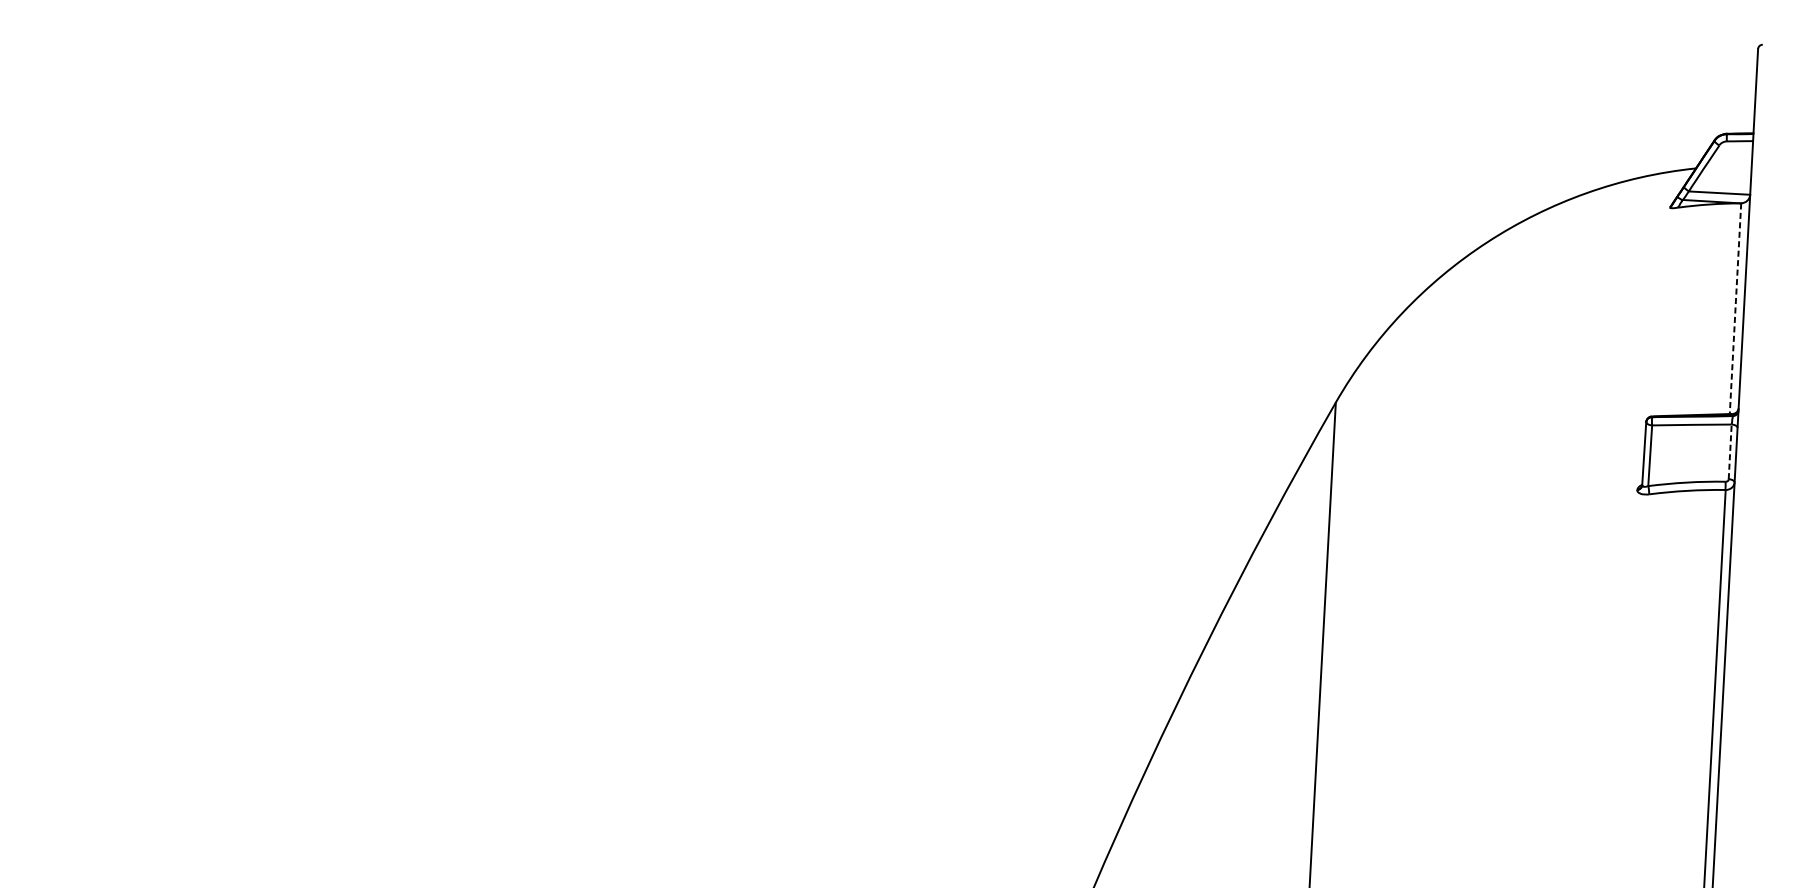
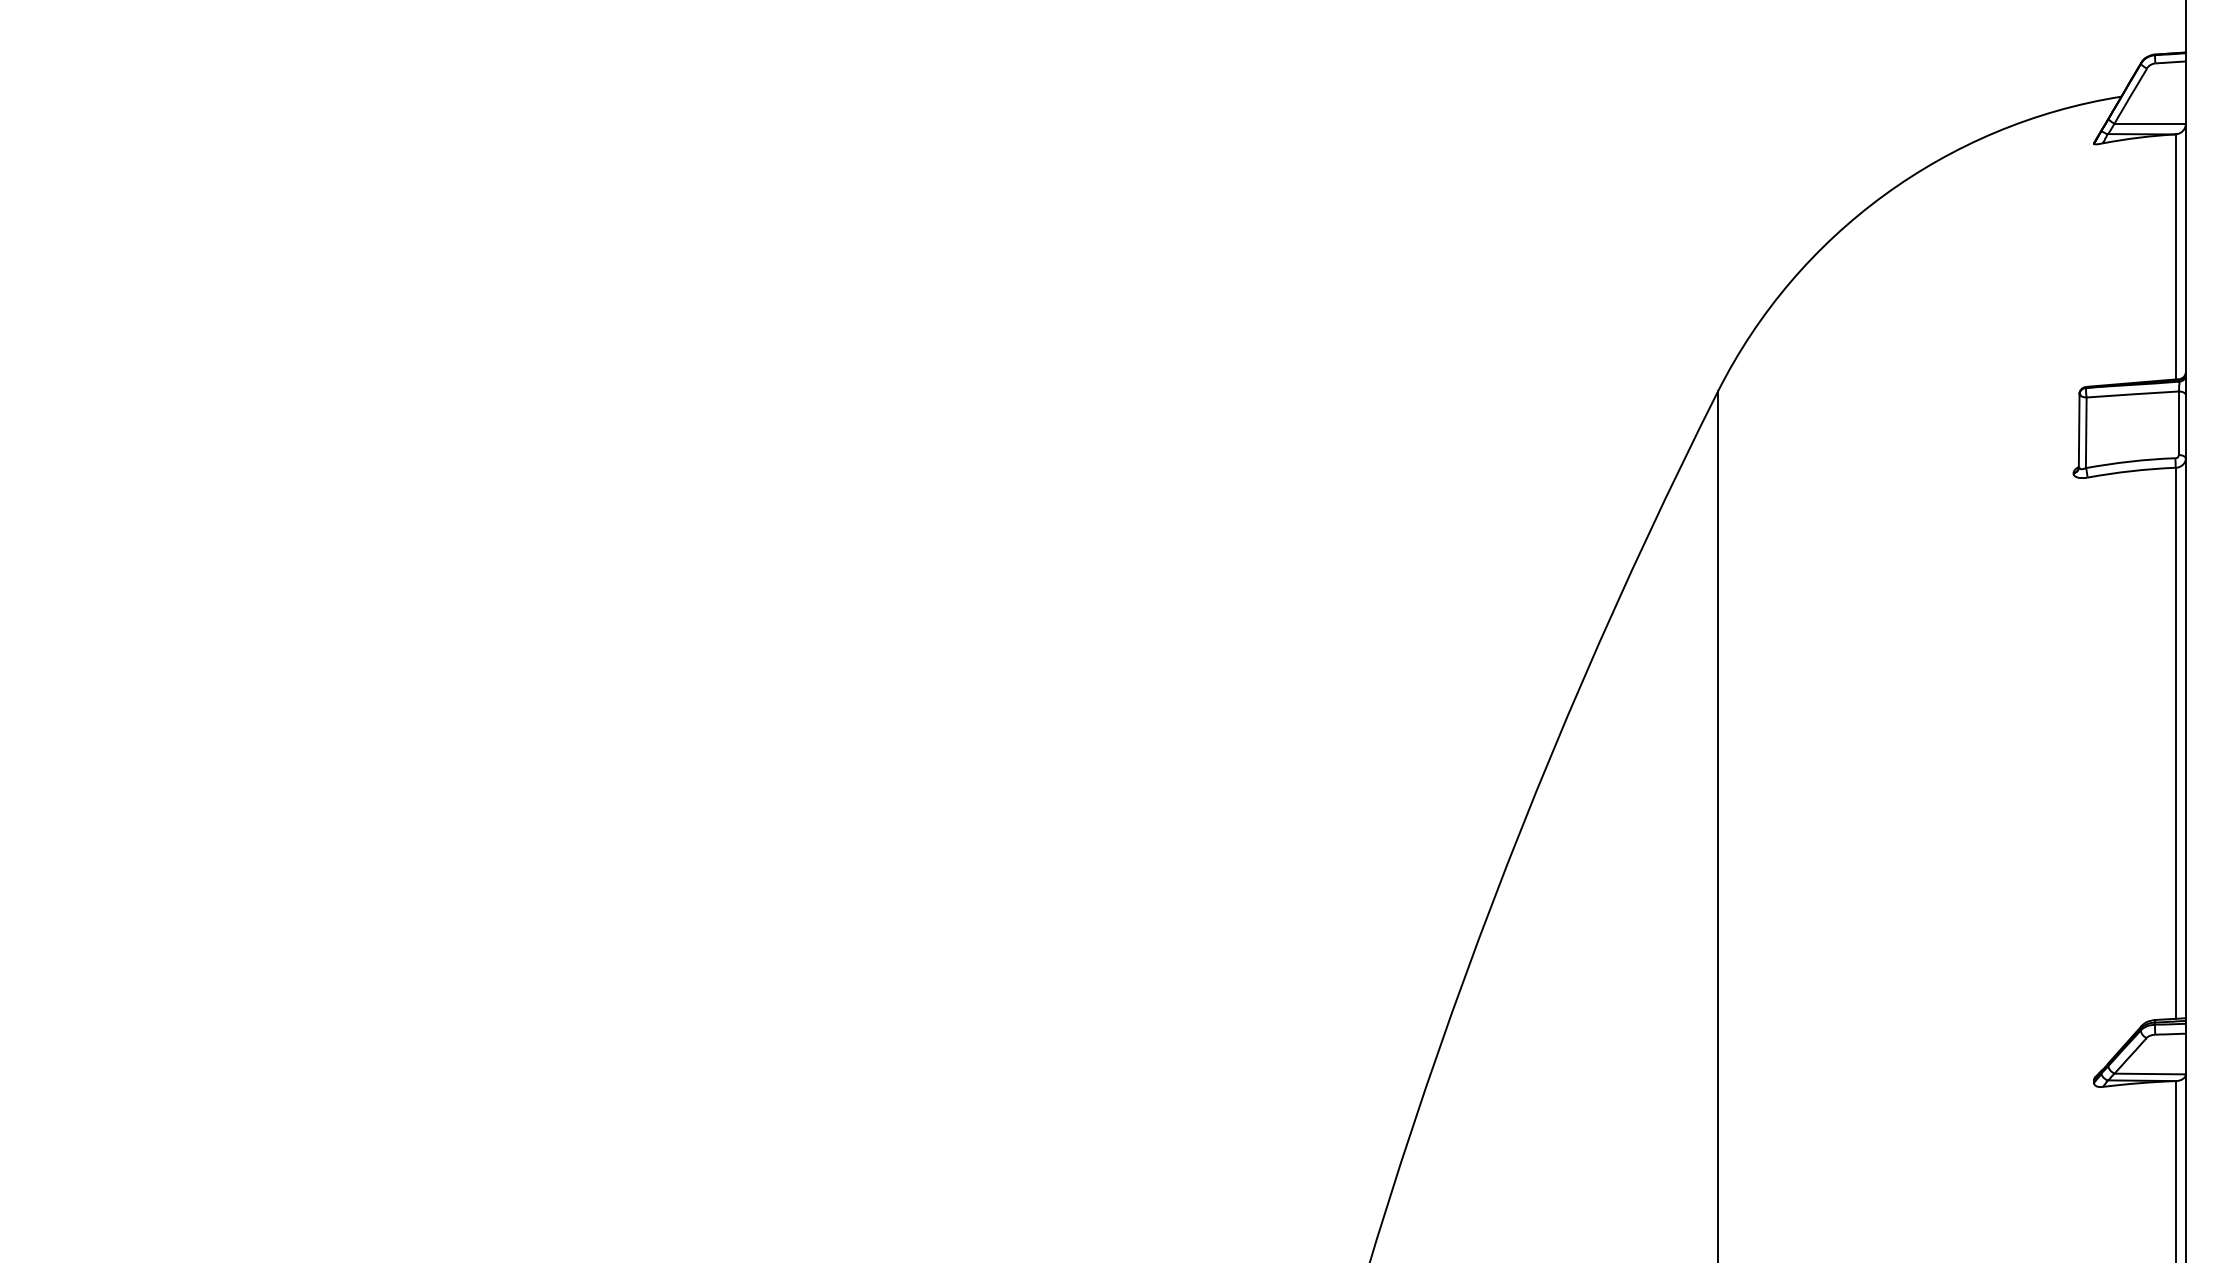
line: (1735, 308) -> (2175, 256), dashed -> solid
line: (1729, 452) -> (2178, 423), dashed -> solid

